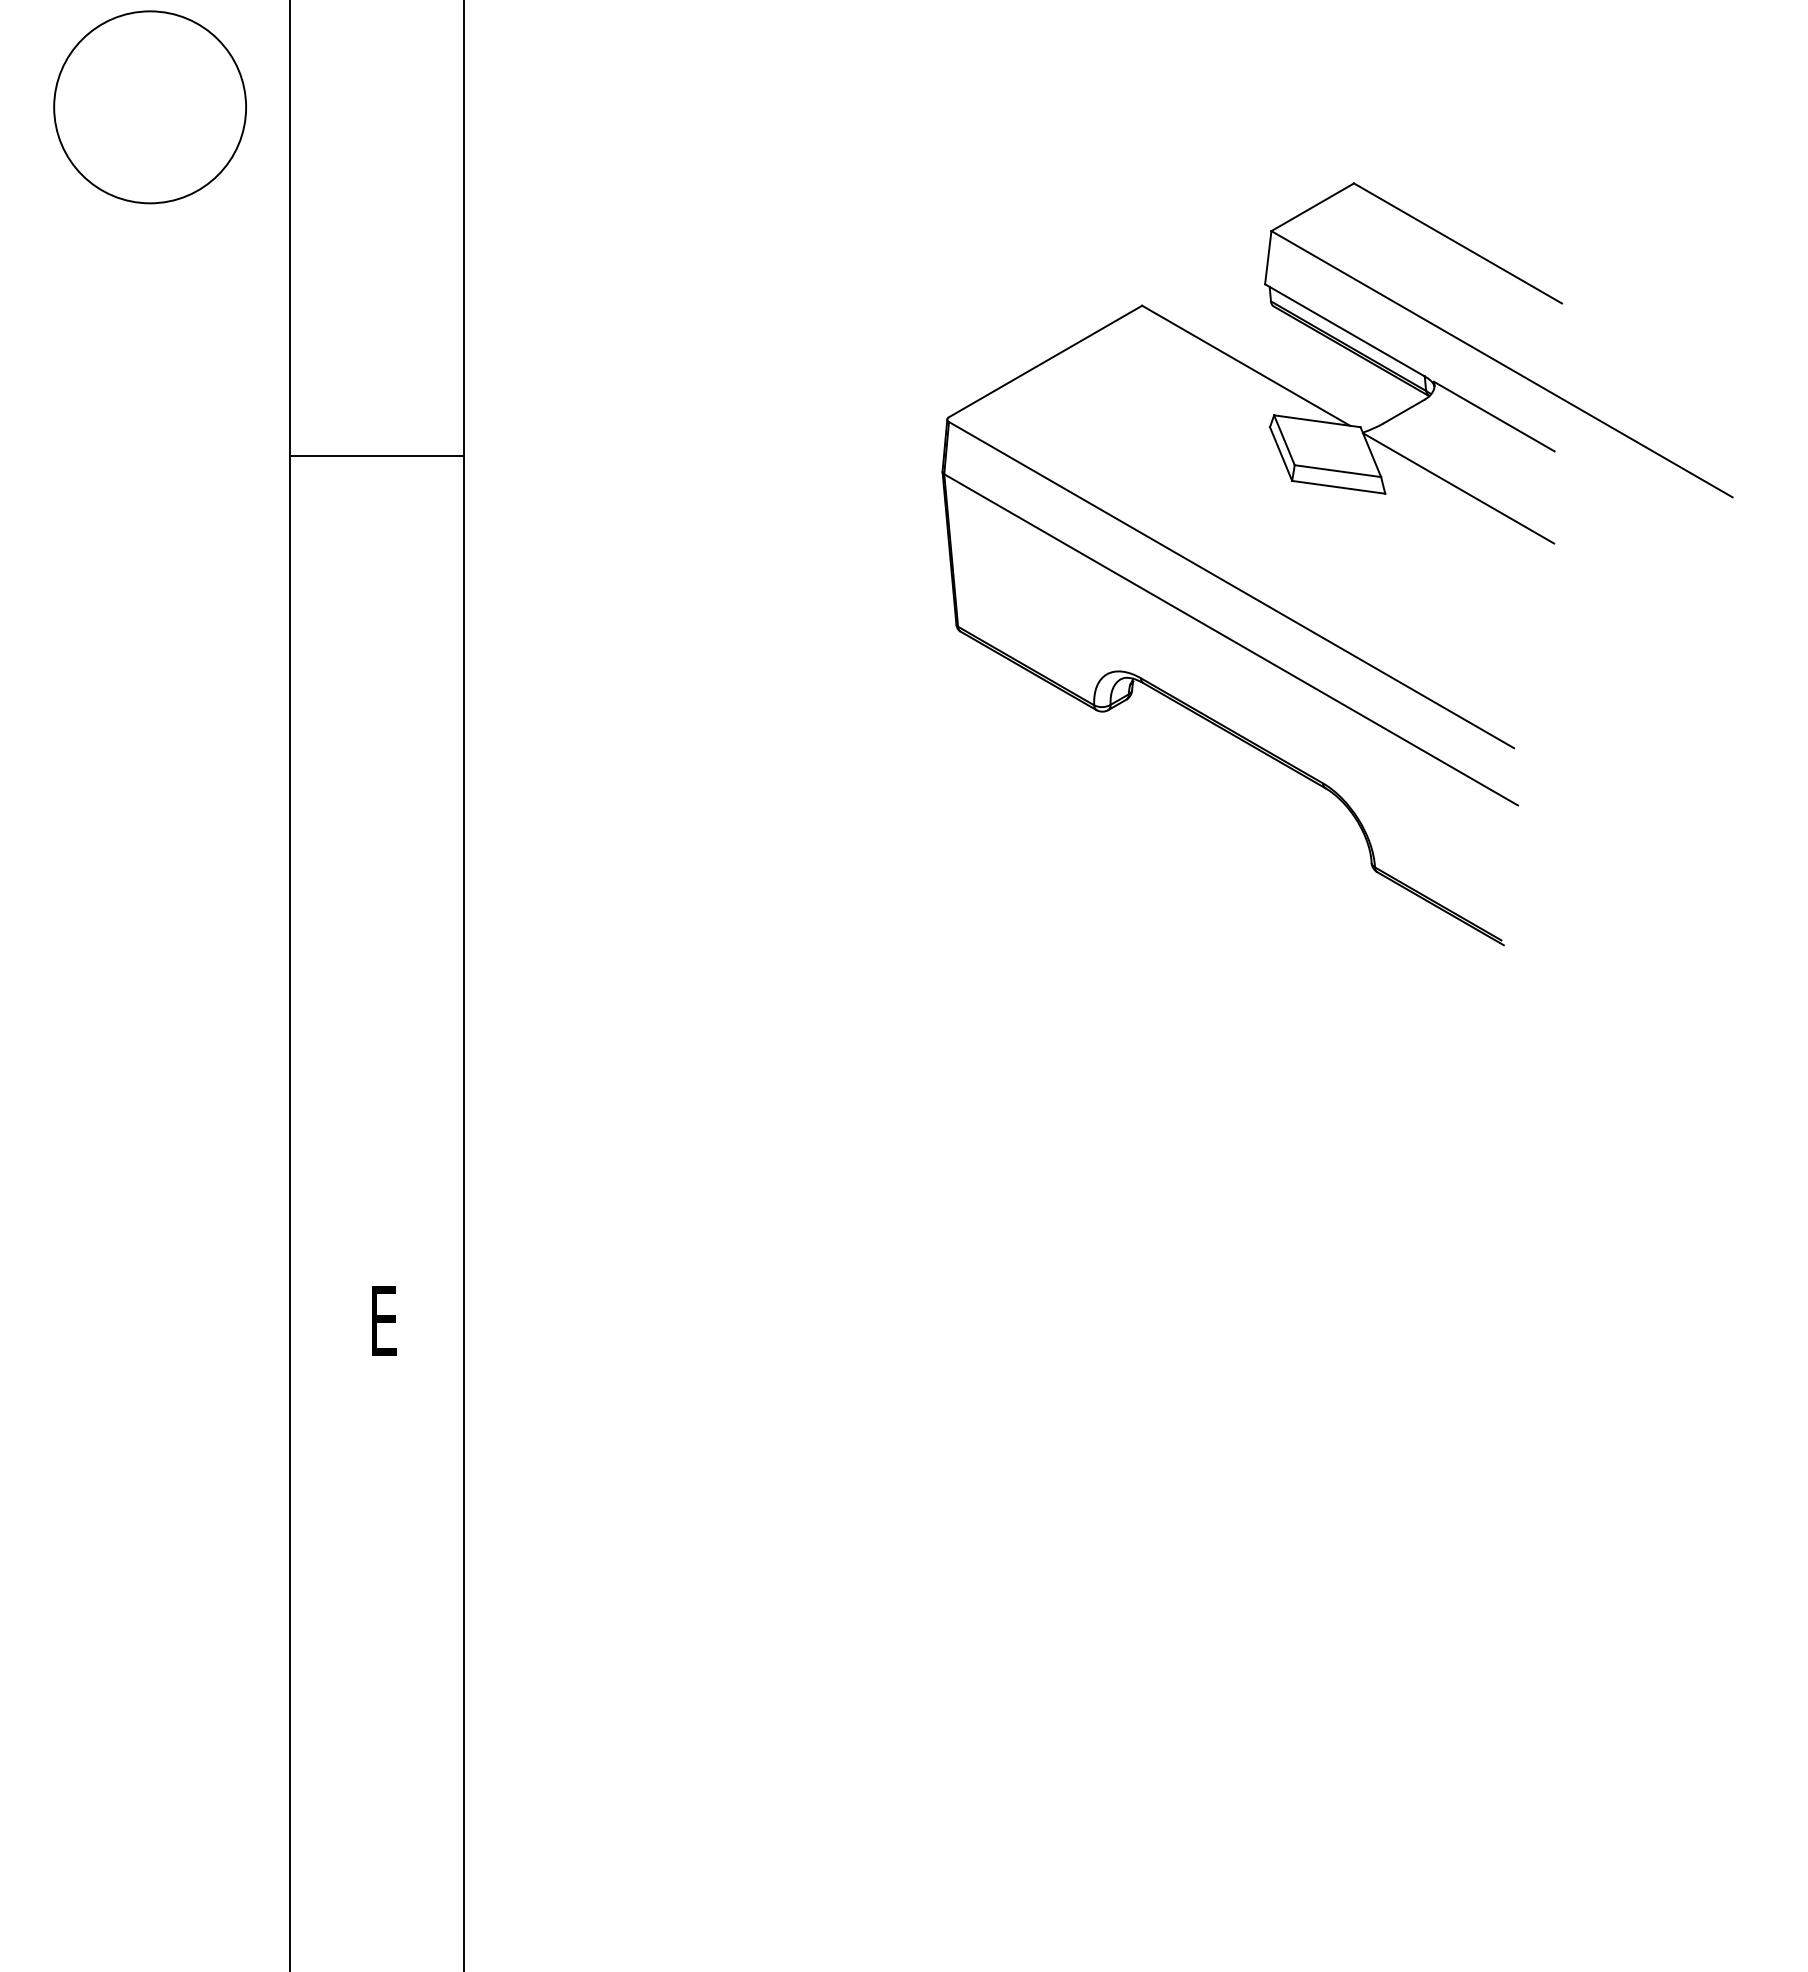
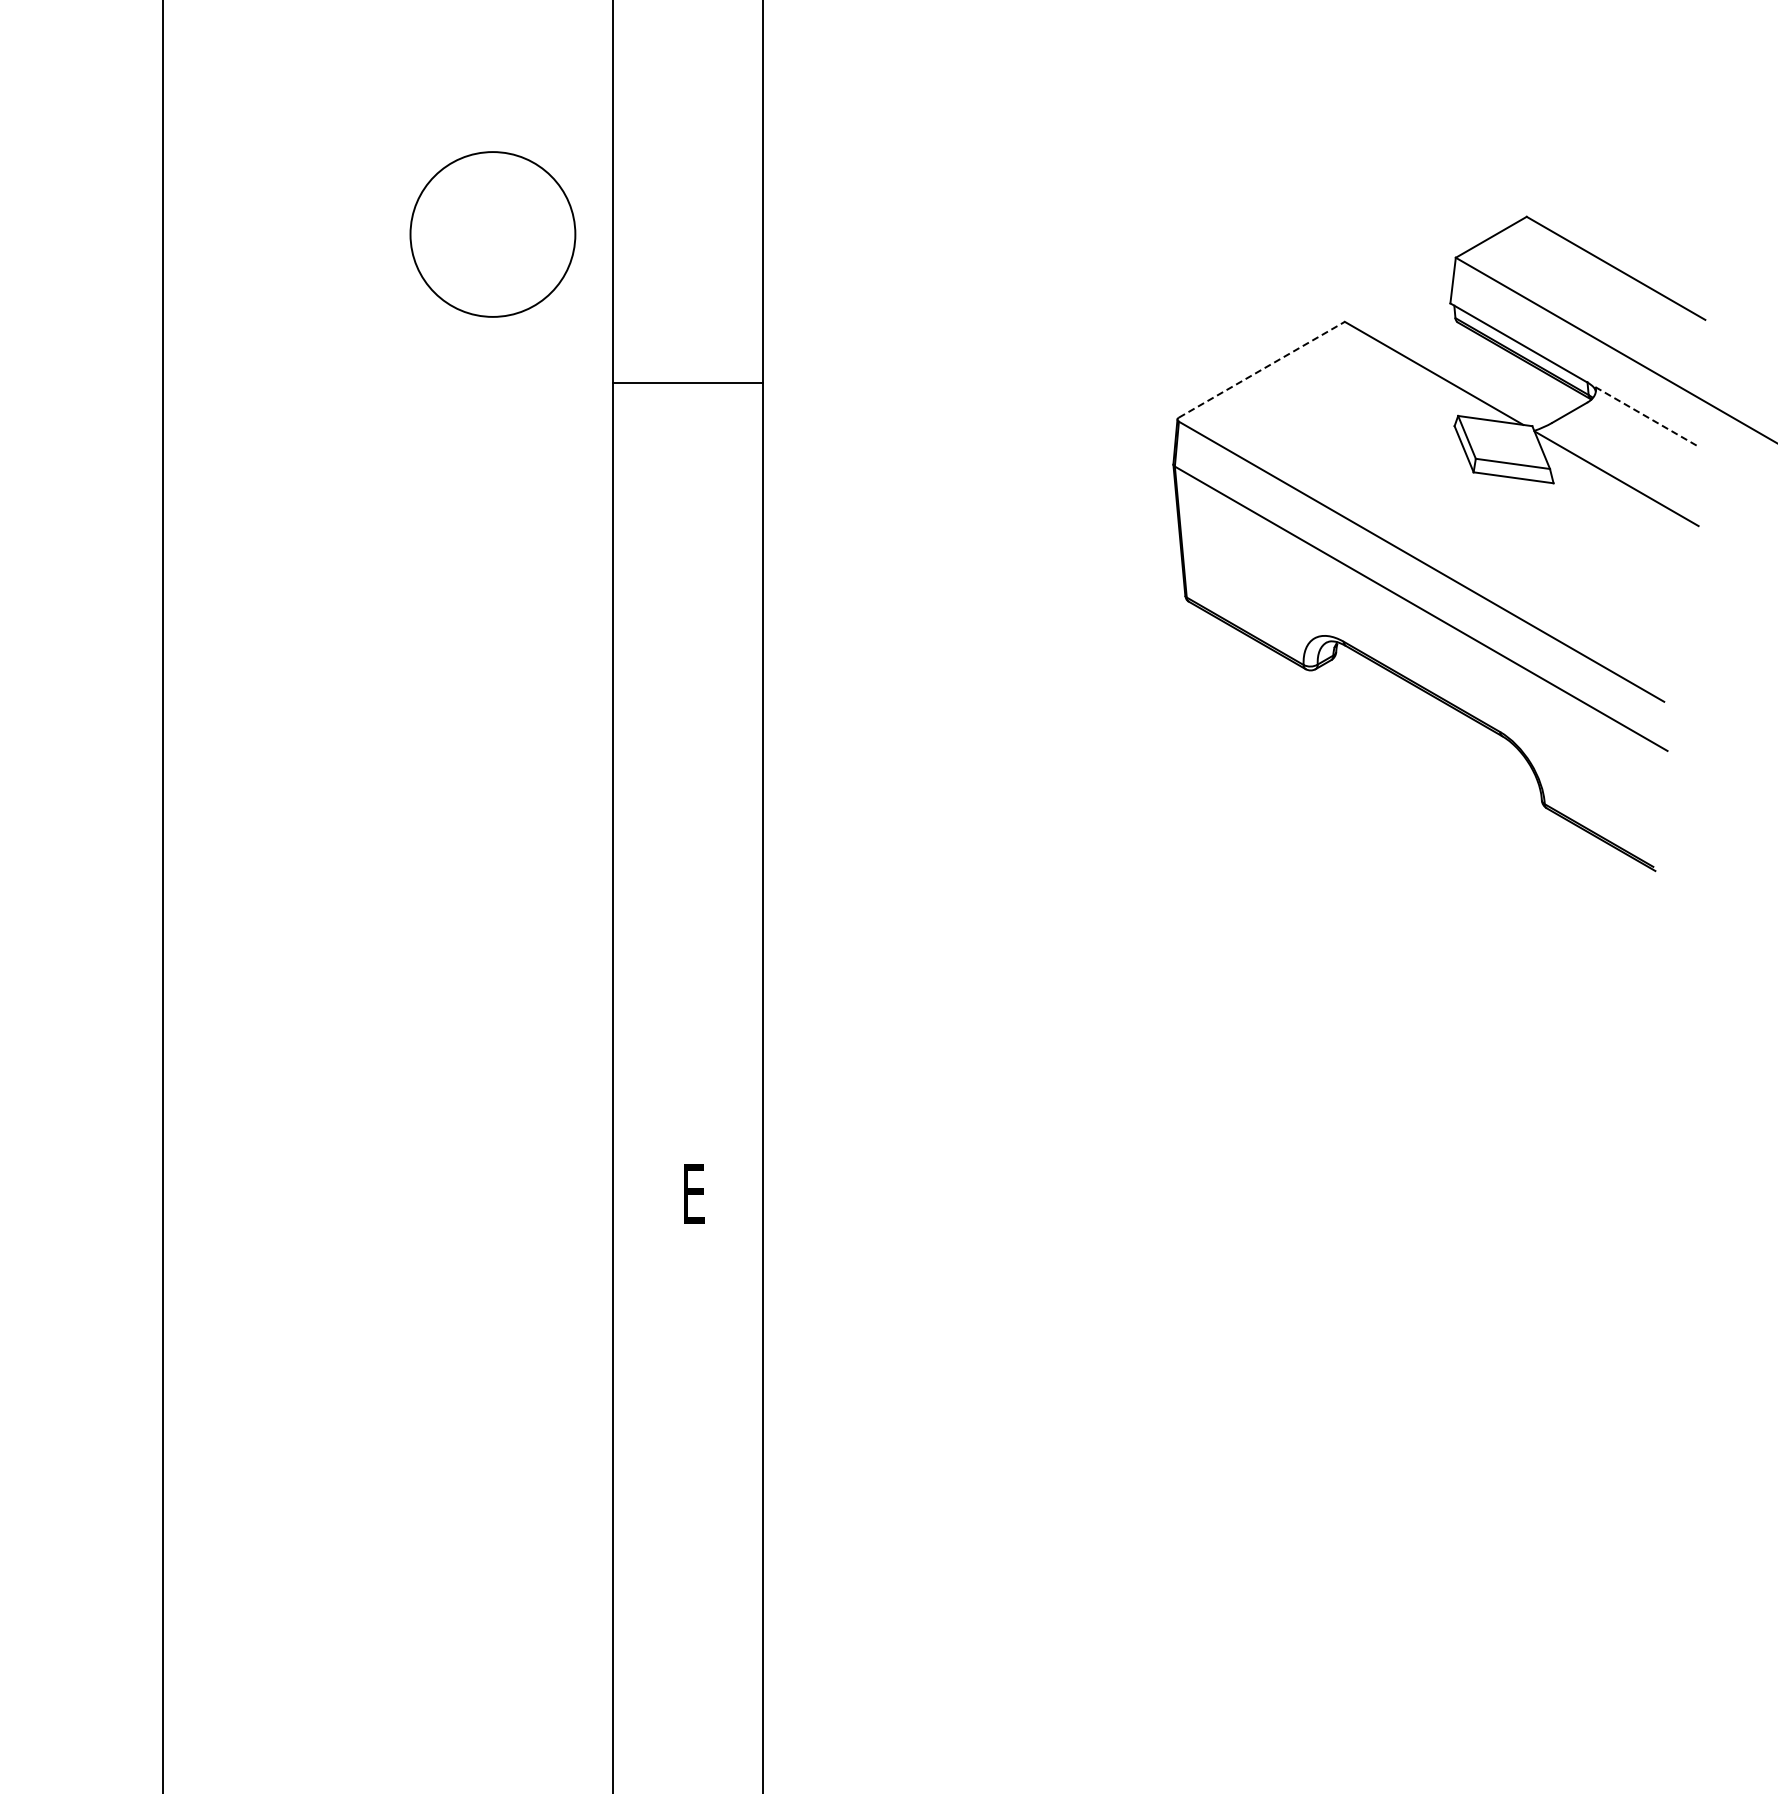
circle: (149, 107) -> (492, 234), moved
line: (1045, 361) -> (1261, 369), solid -> dashed
line: (1494, 417) -> (1647, 417), solid -> dashed
line: (376, 456) -> (687, 383), moved

